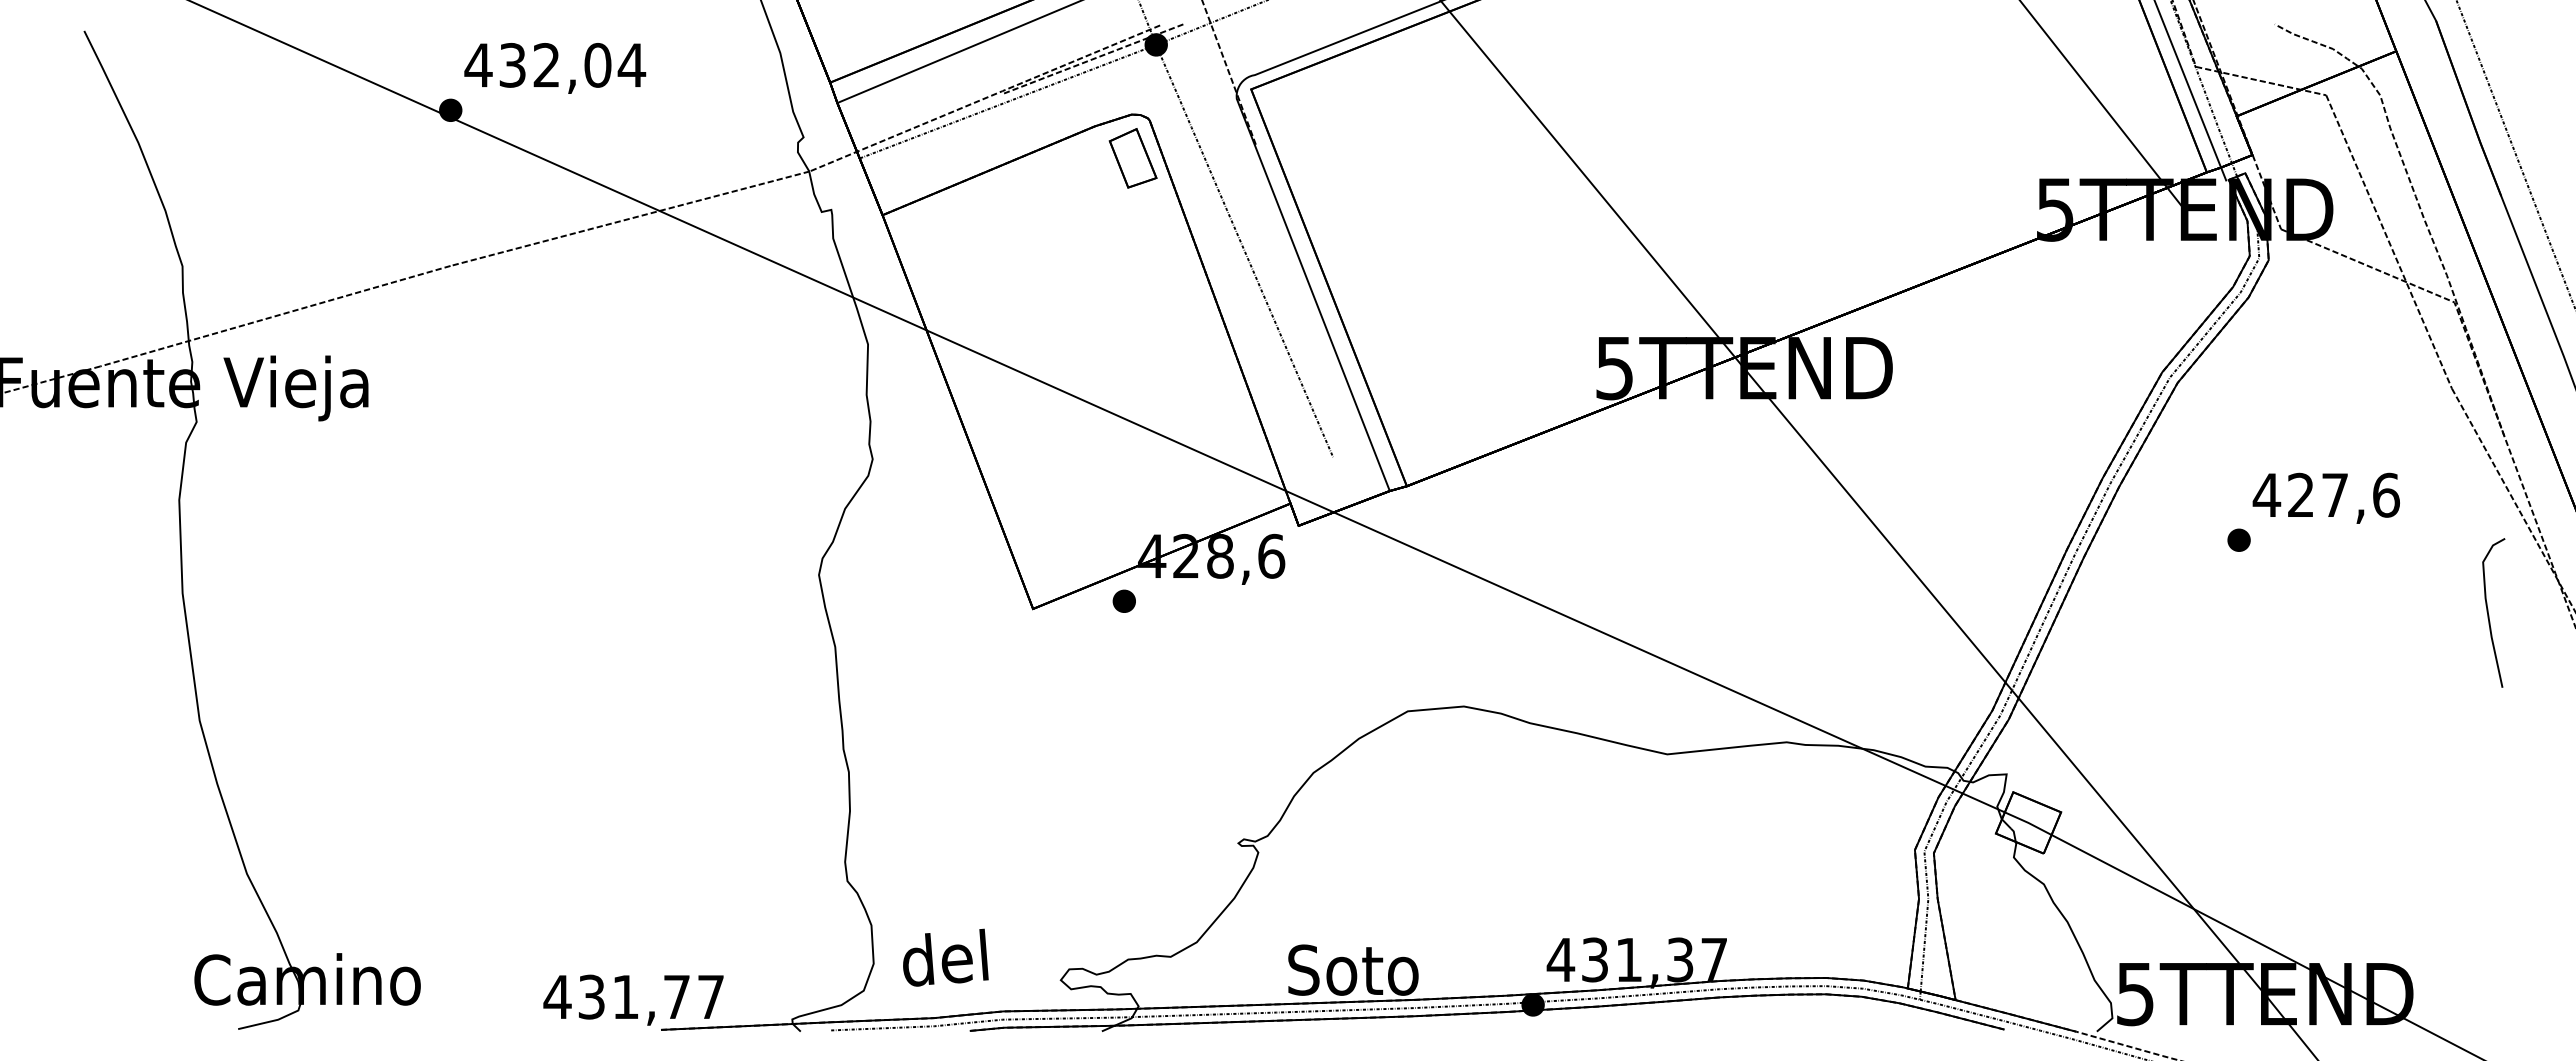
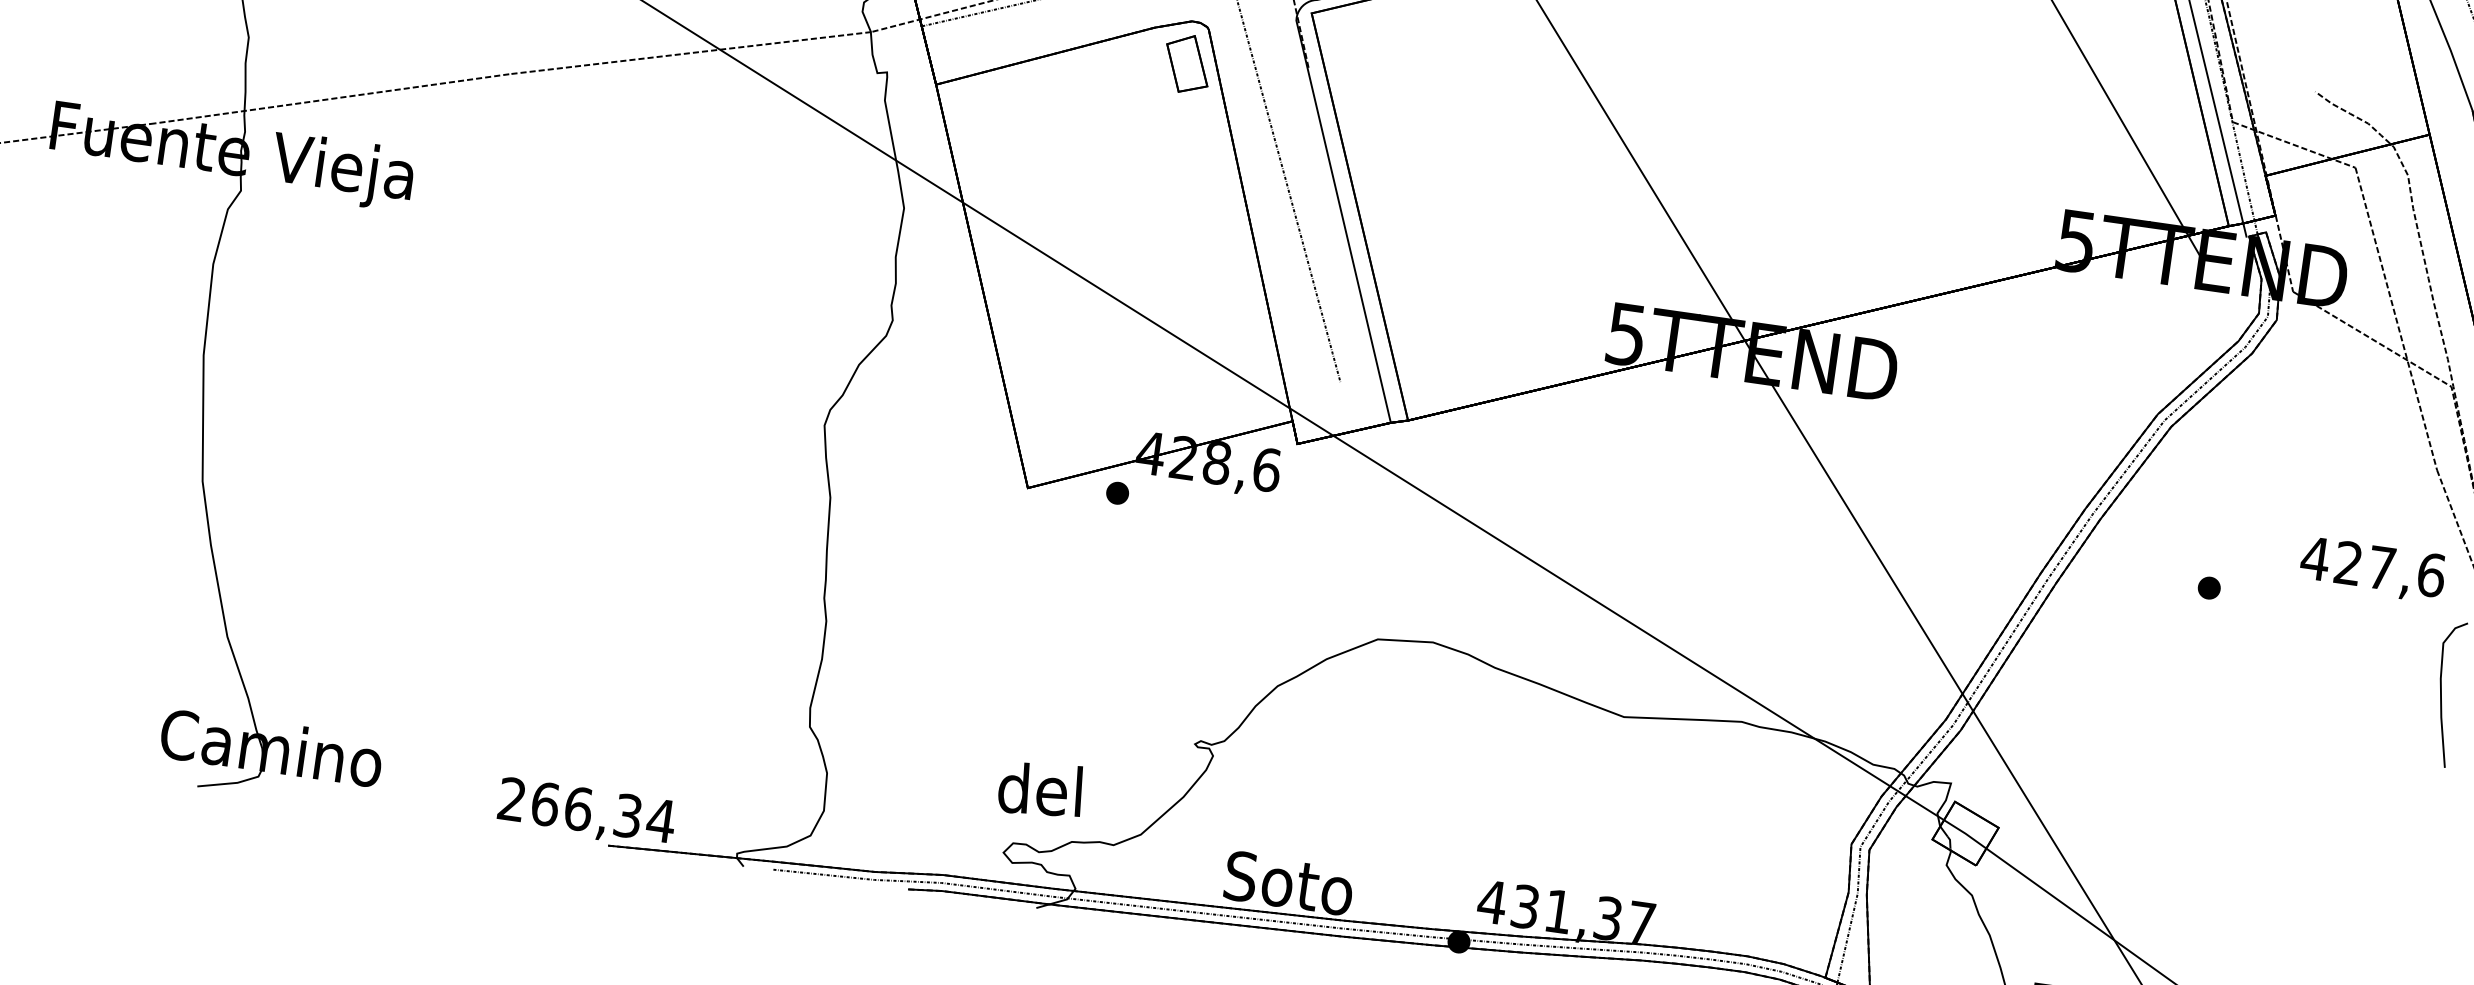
text: (2325, 497) -> (2372, 568), moved
text: (945, 957) -> (1041, 788), moved
text: (634, 996) -> (586, 809), 431,77 -> 266,34

